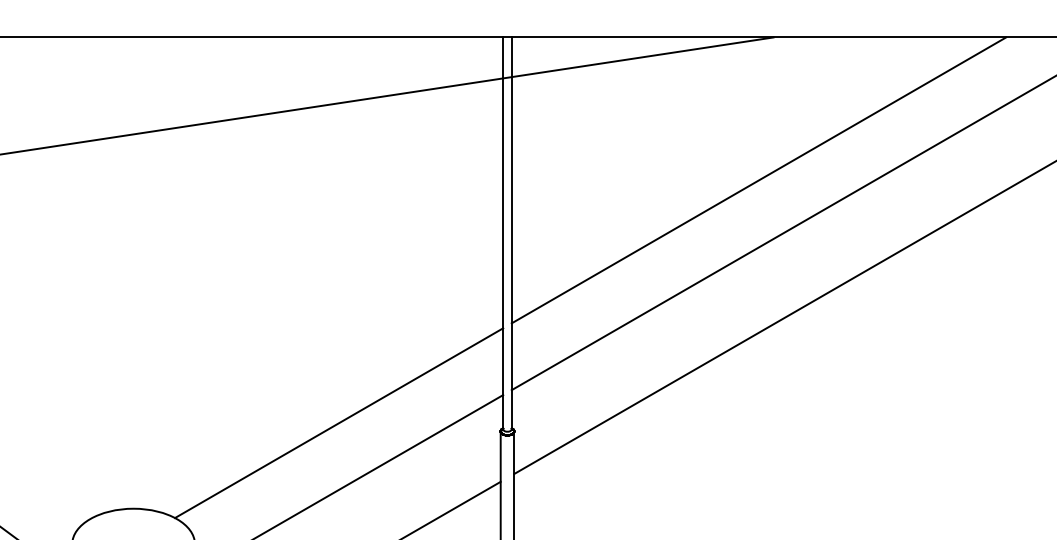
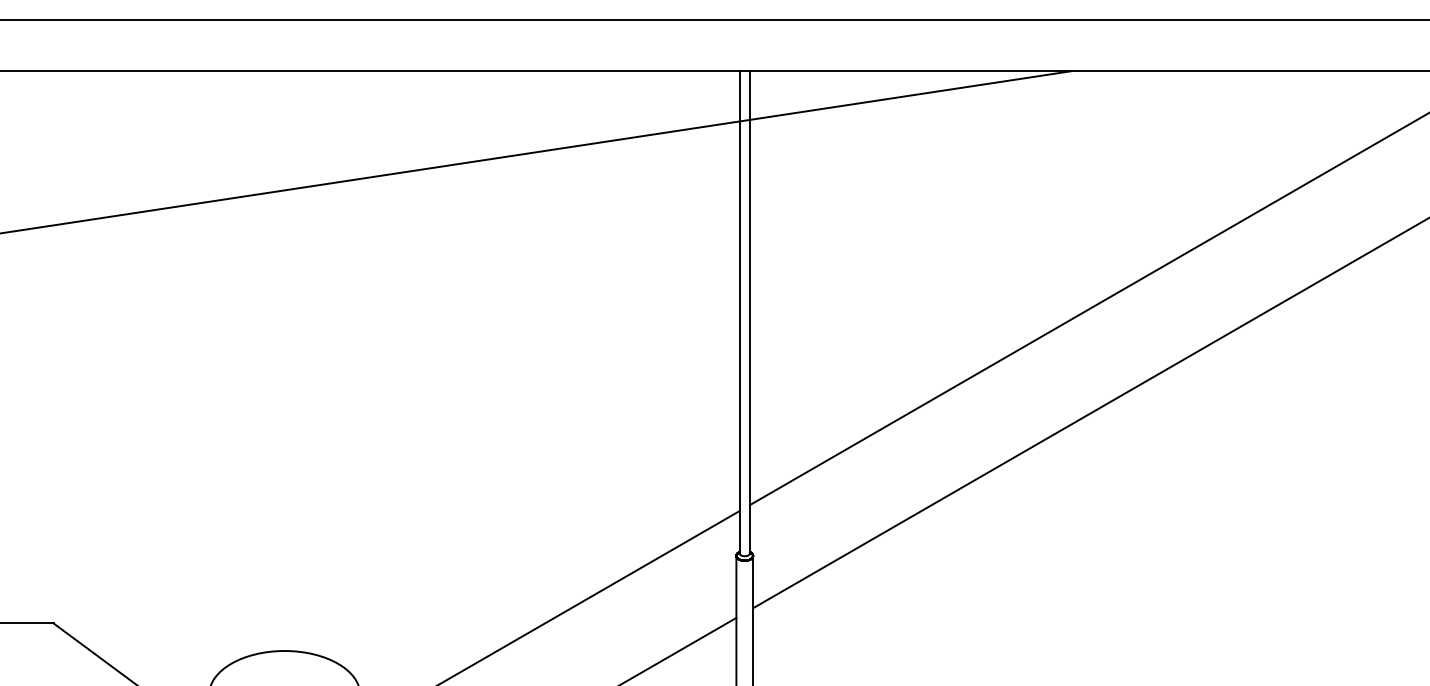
line: (759, 180) -> (1054, 246), removed
line: (339, 422) -> (537, 545), removed

